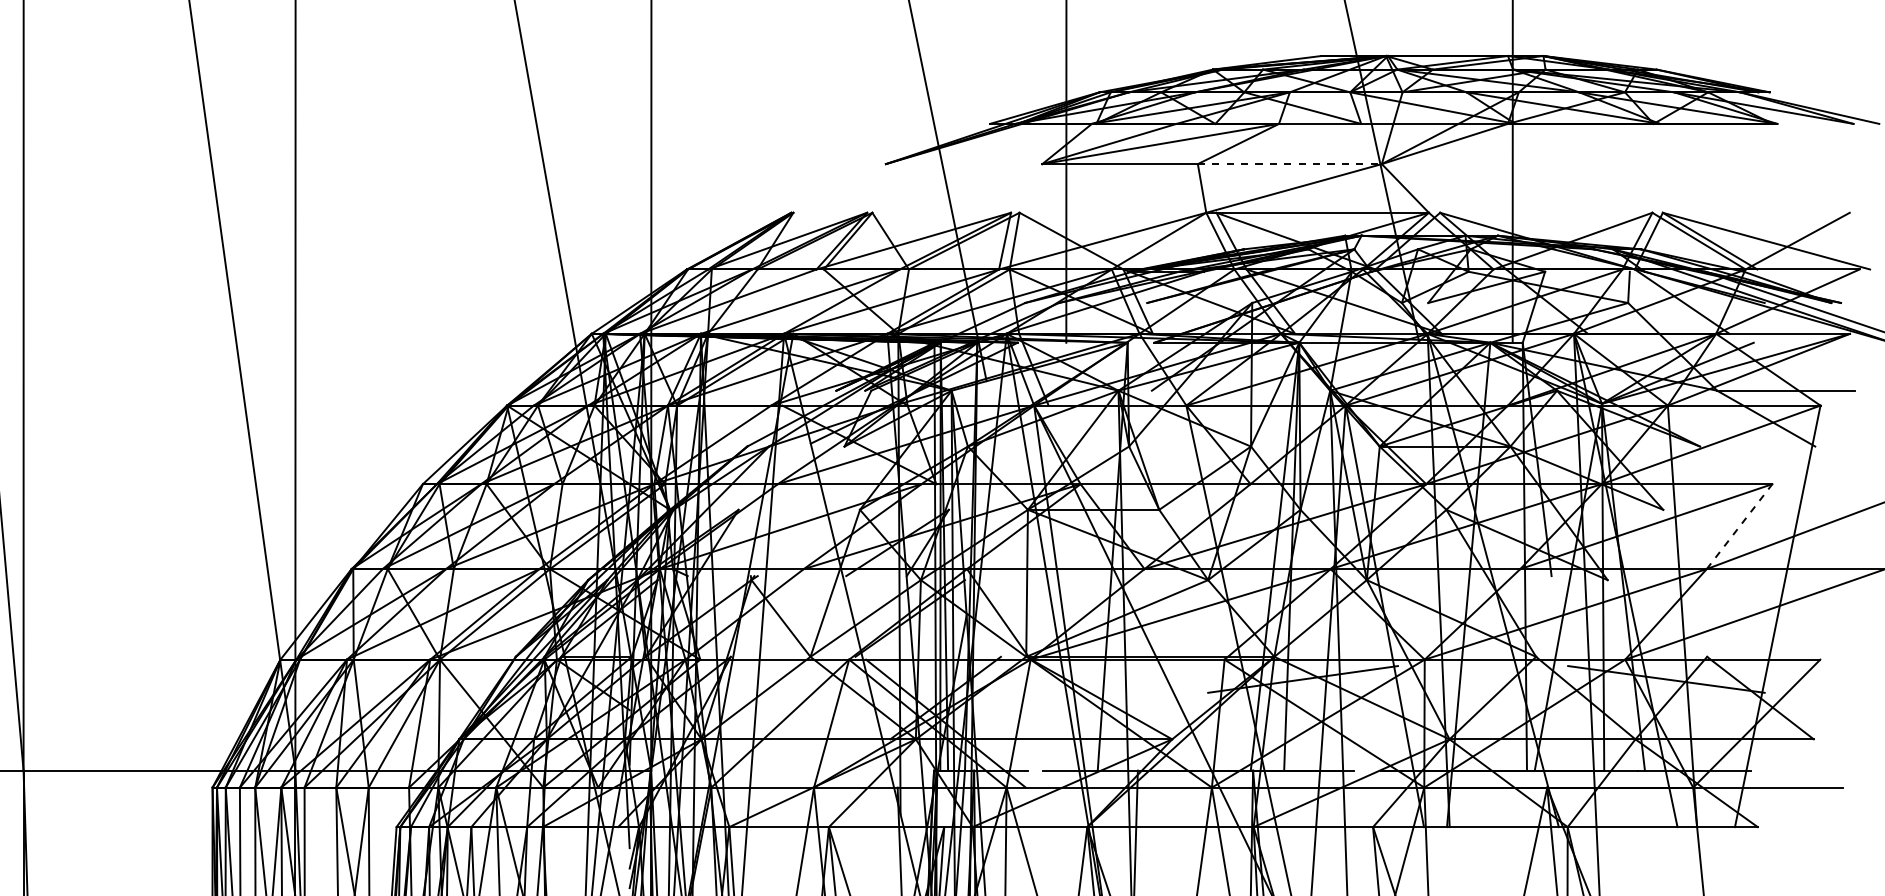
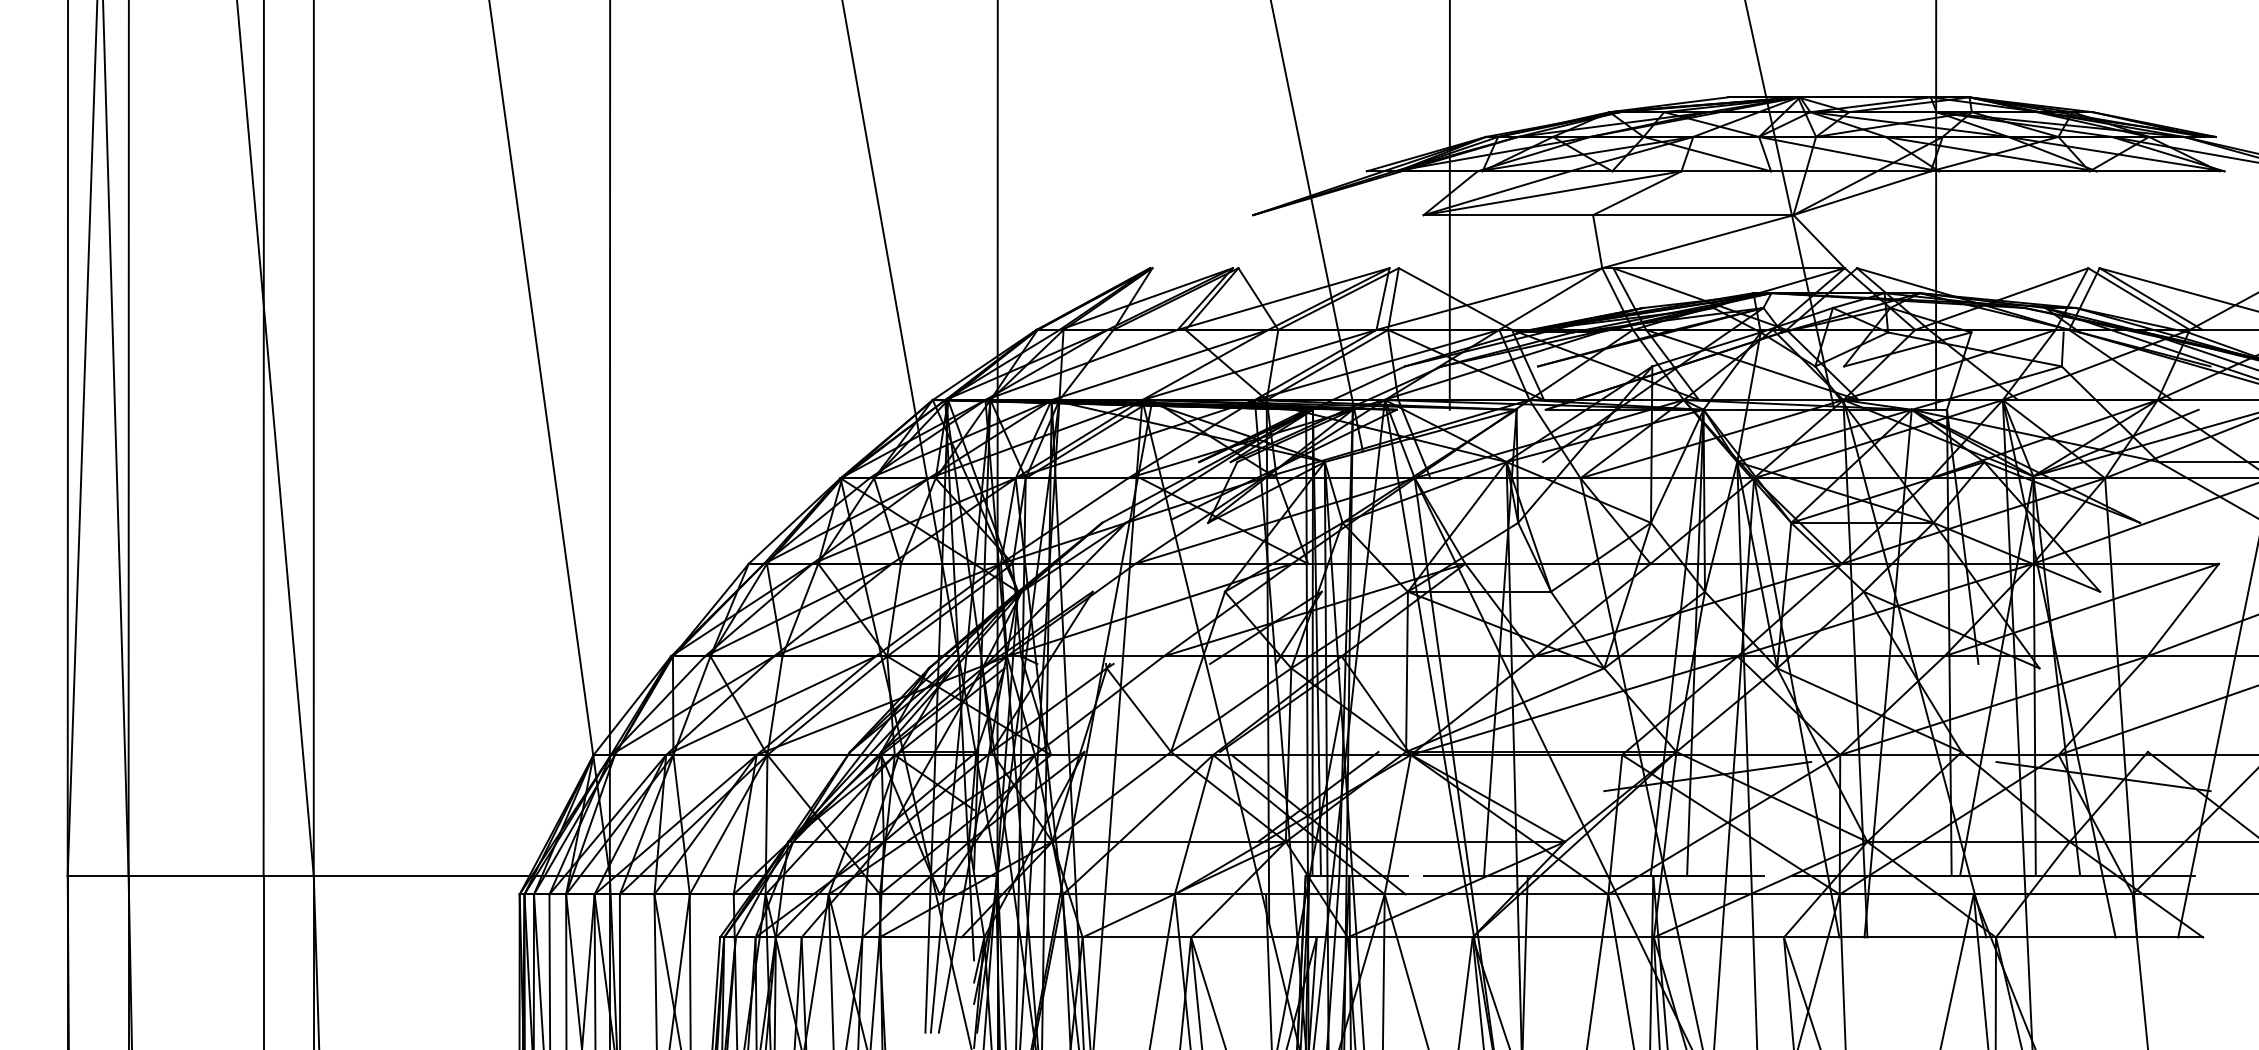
line: (1290, 164) -> (1693, 215), dashed -> solid
line: (1739, 526) -> (2183, 609), dashed -> solid

